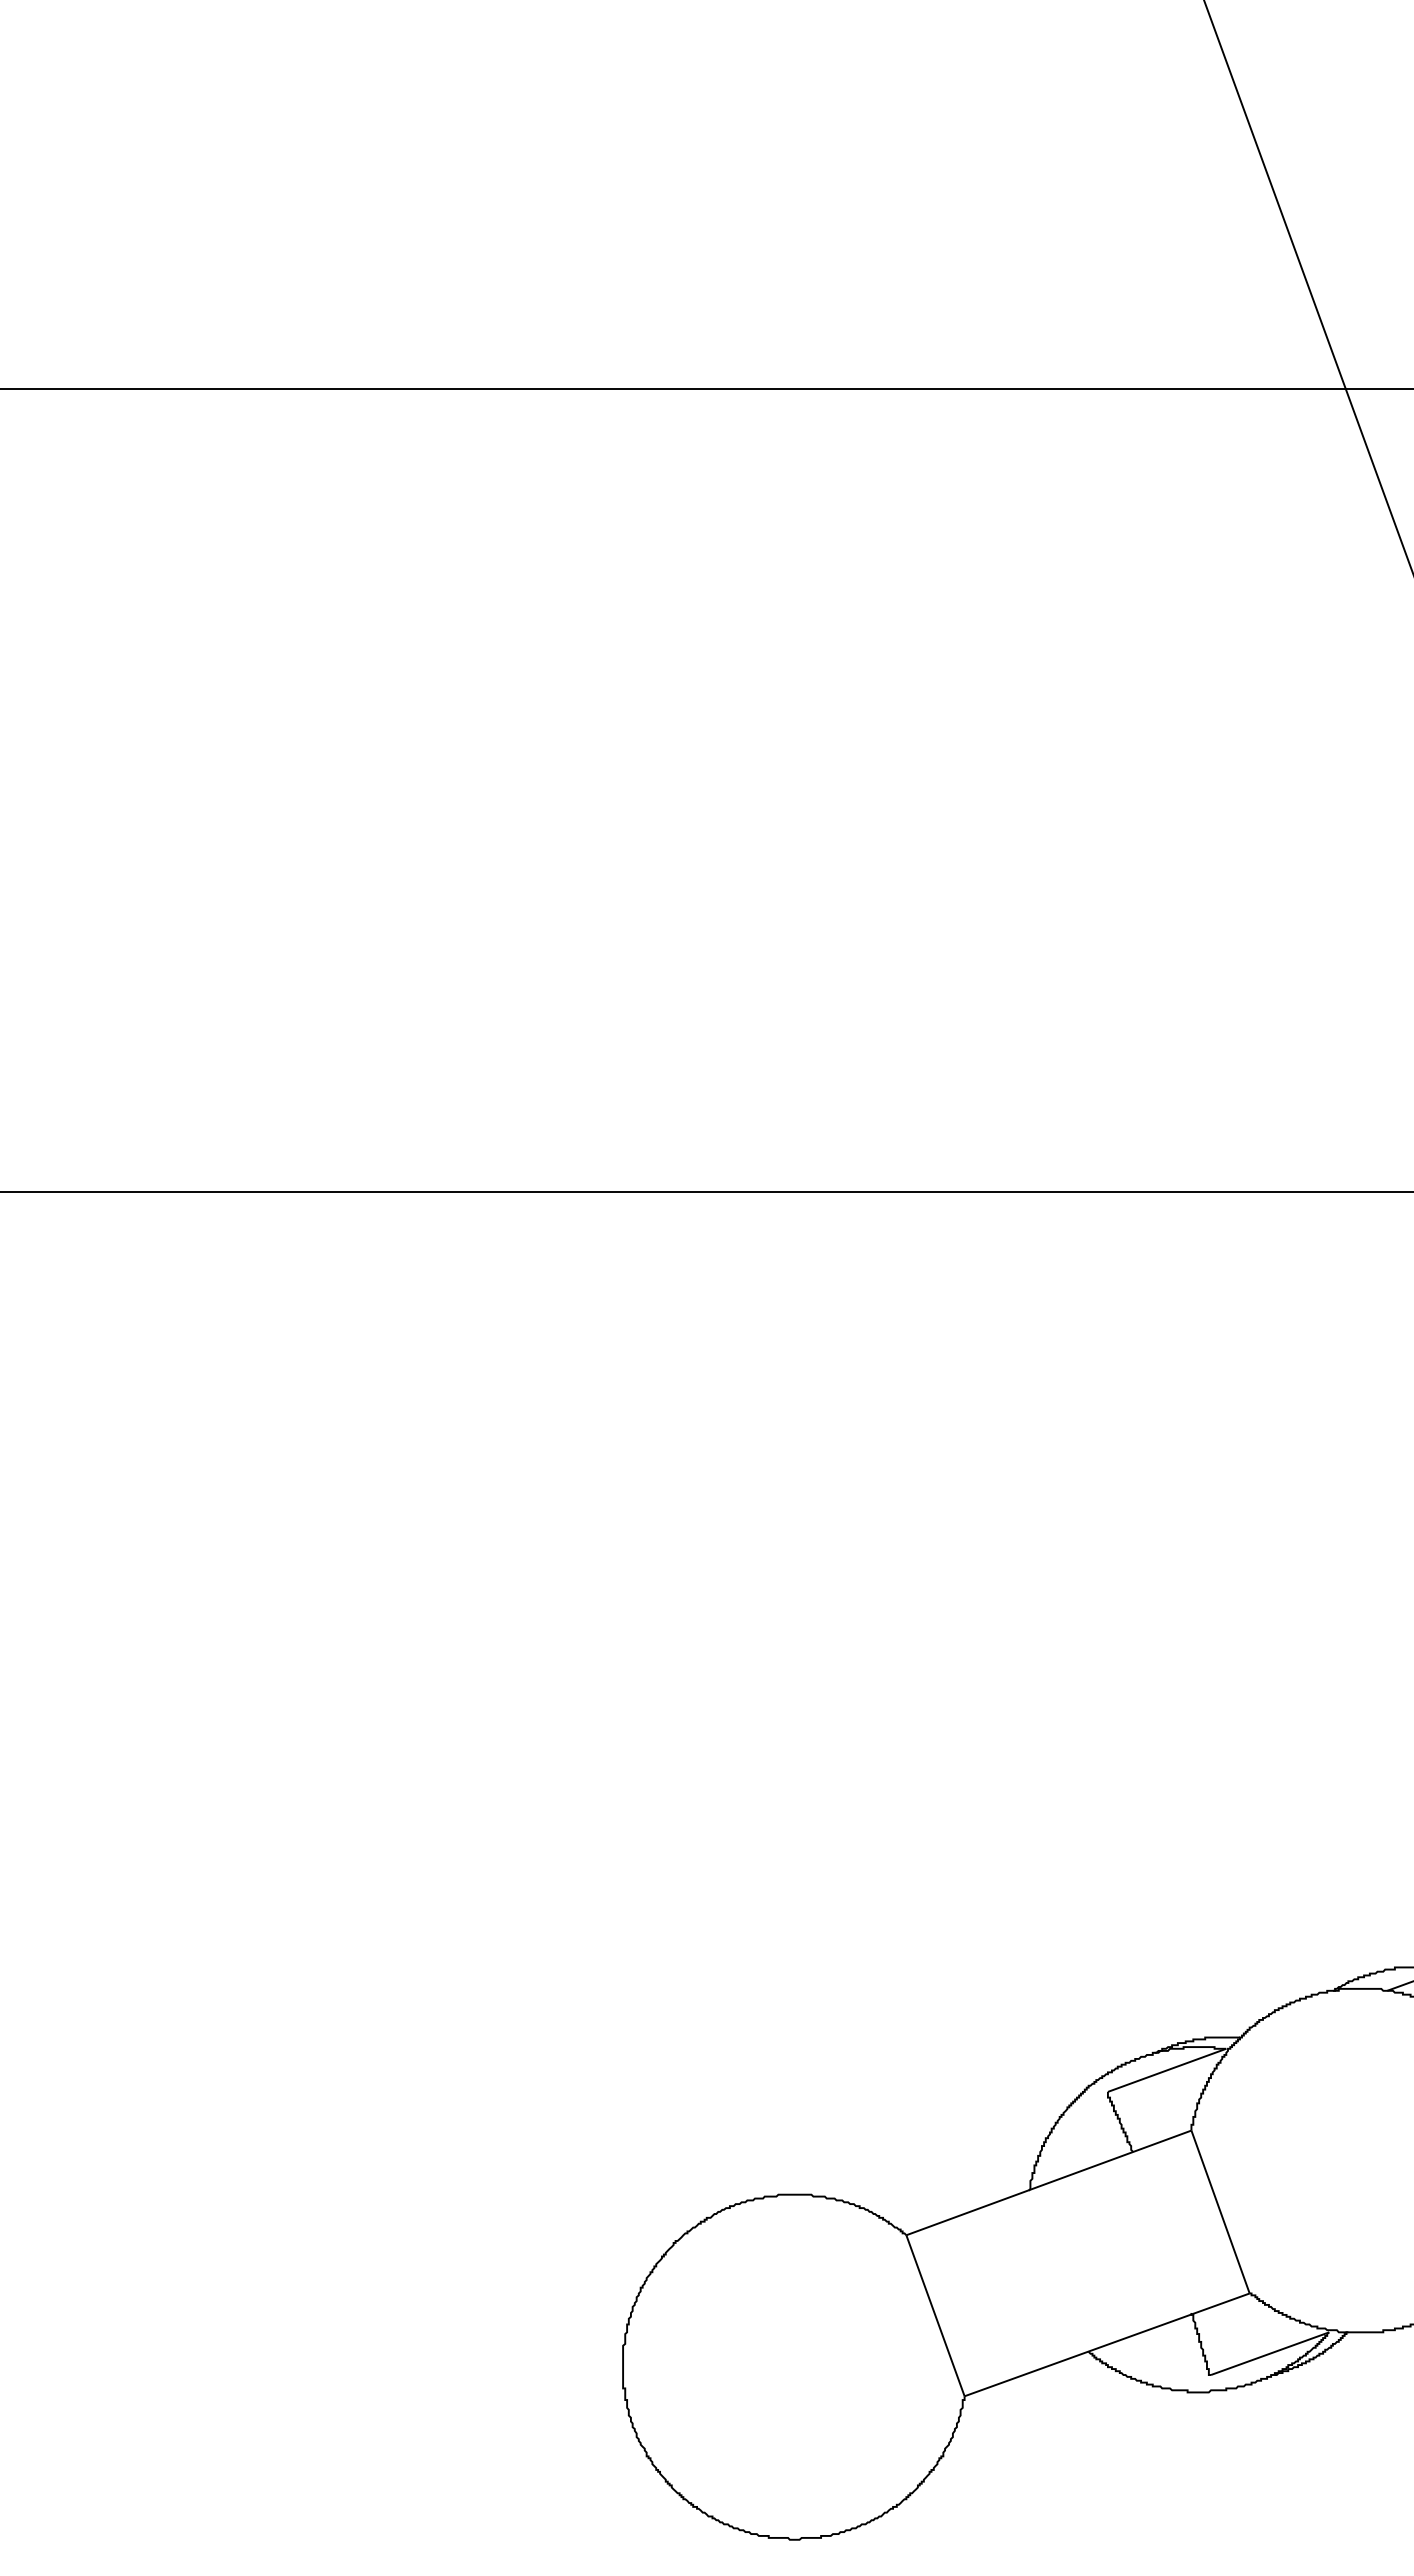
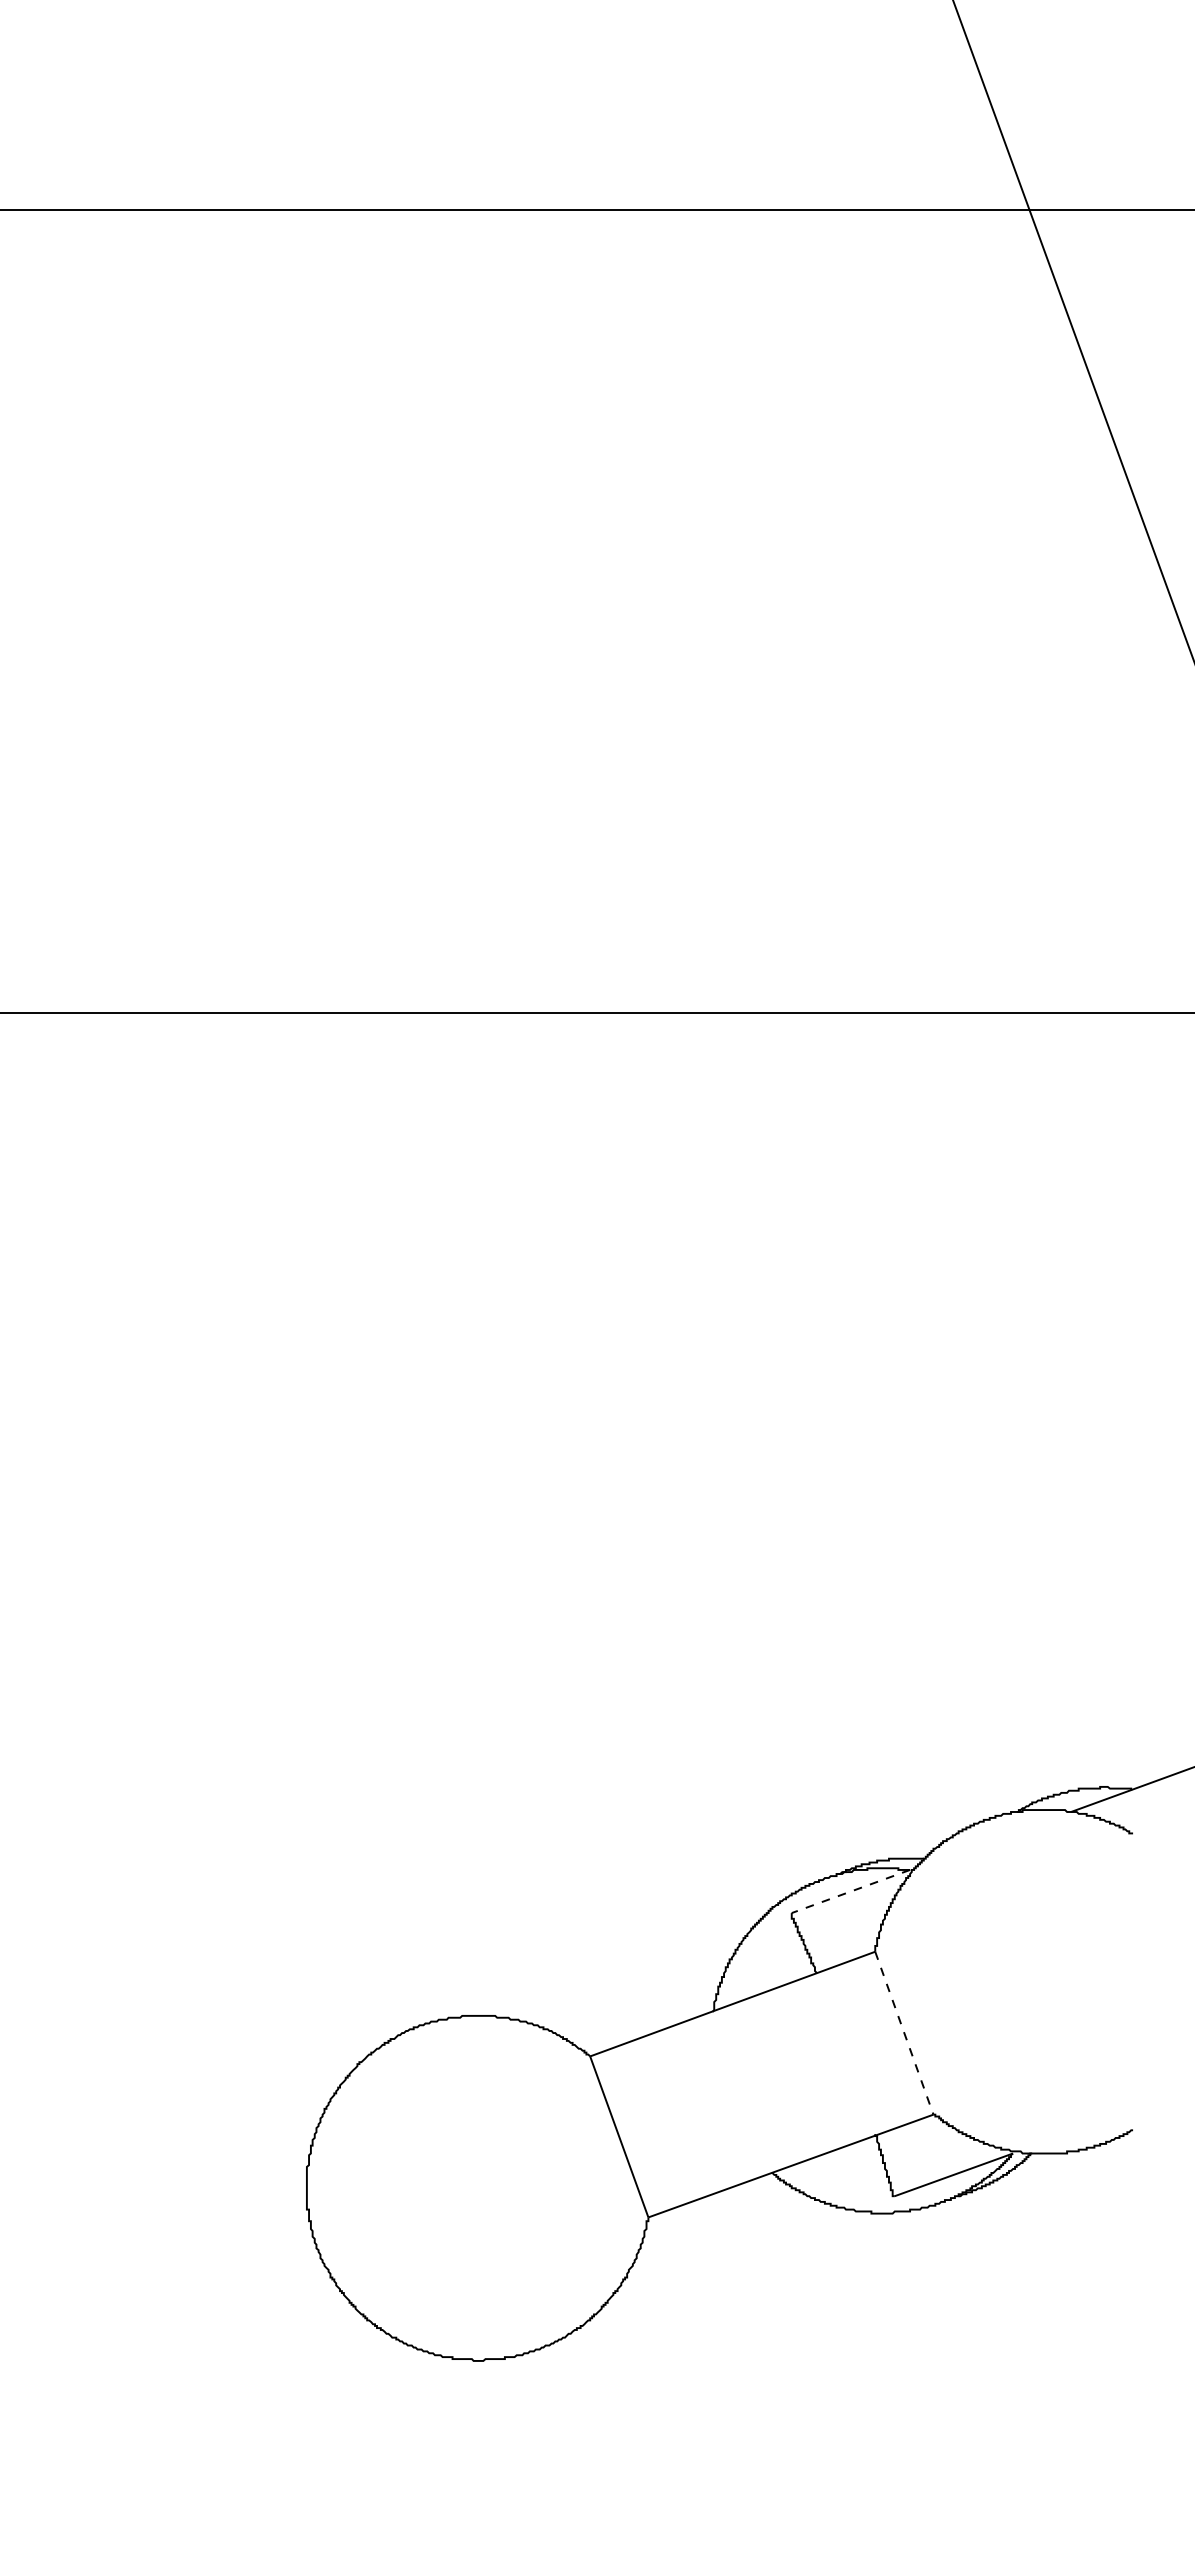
line: (1167, 2070) -> (851, 1891), solid -> dashed
line: (1220, 2212) -> (904, 2033), solid -> dashed

